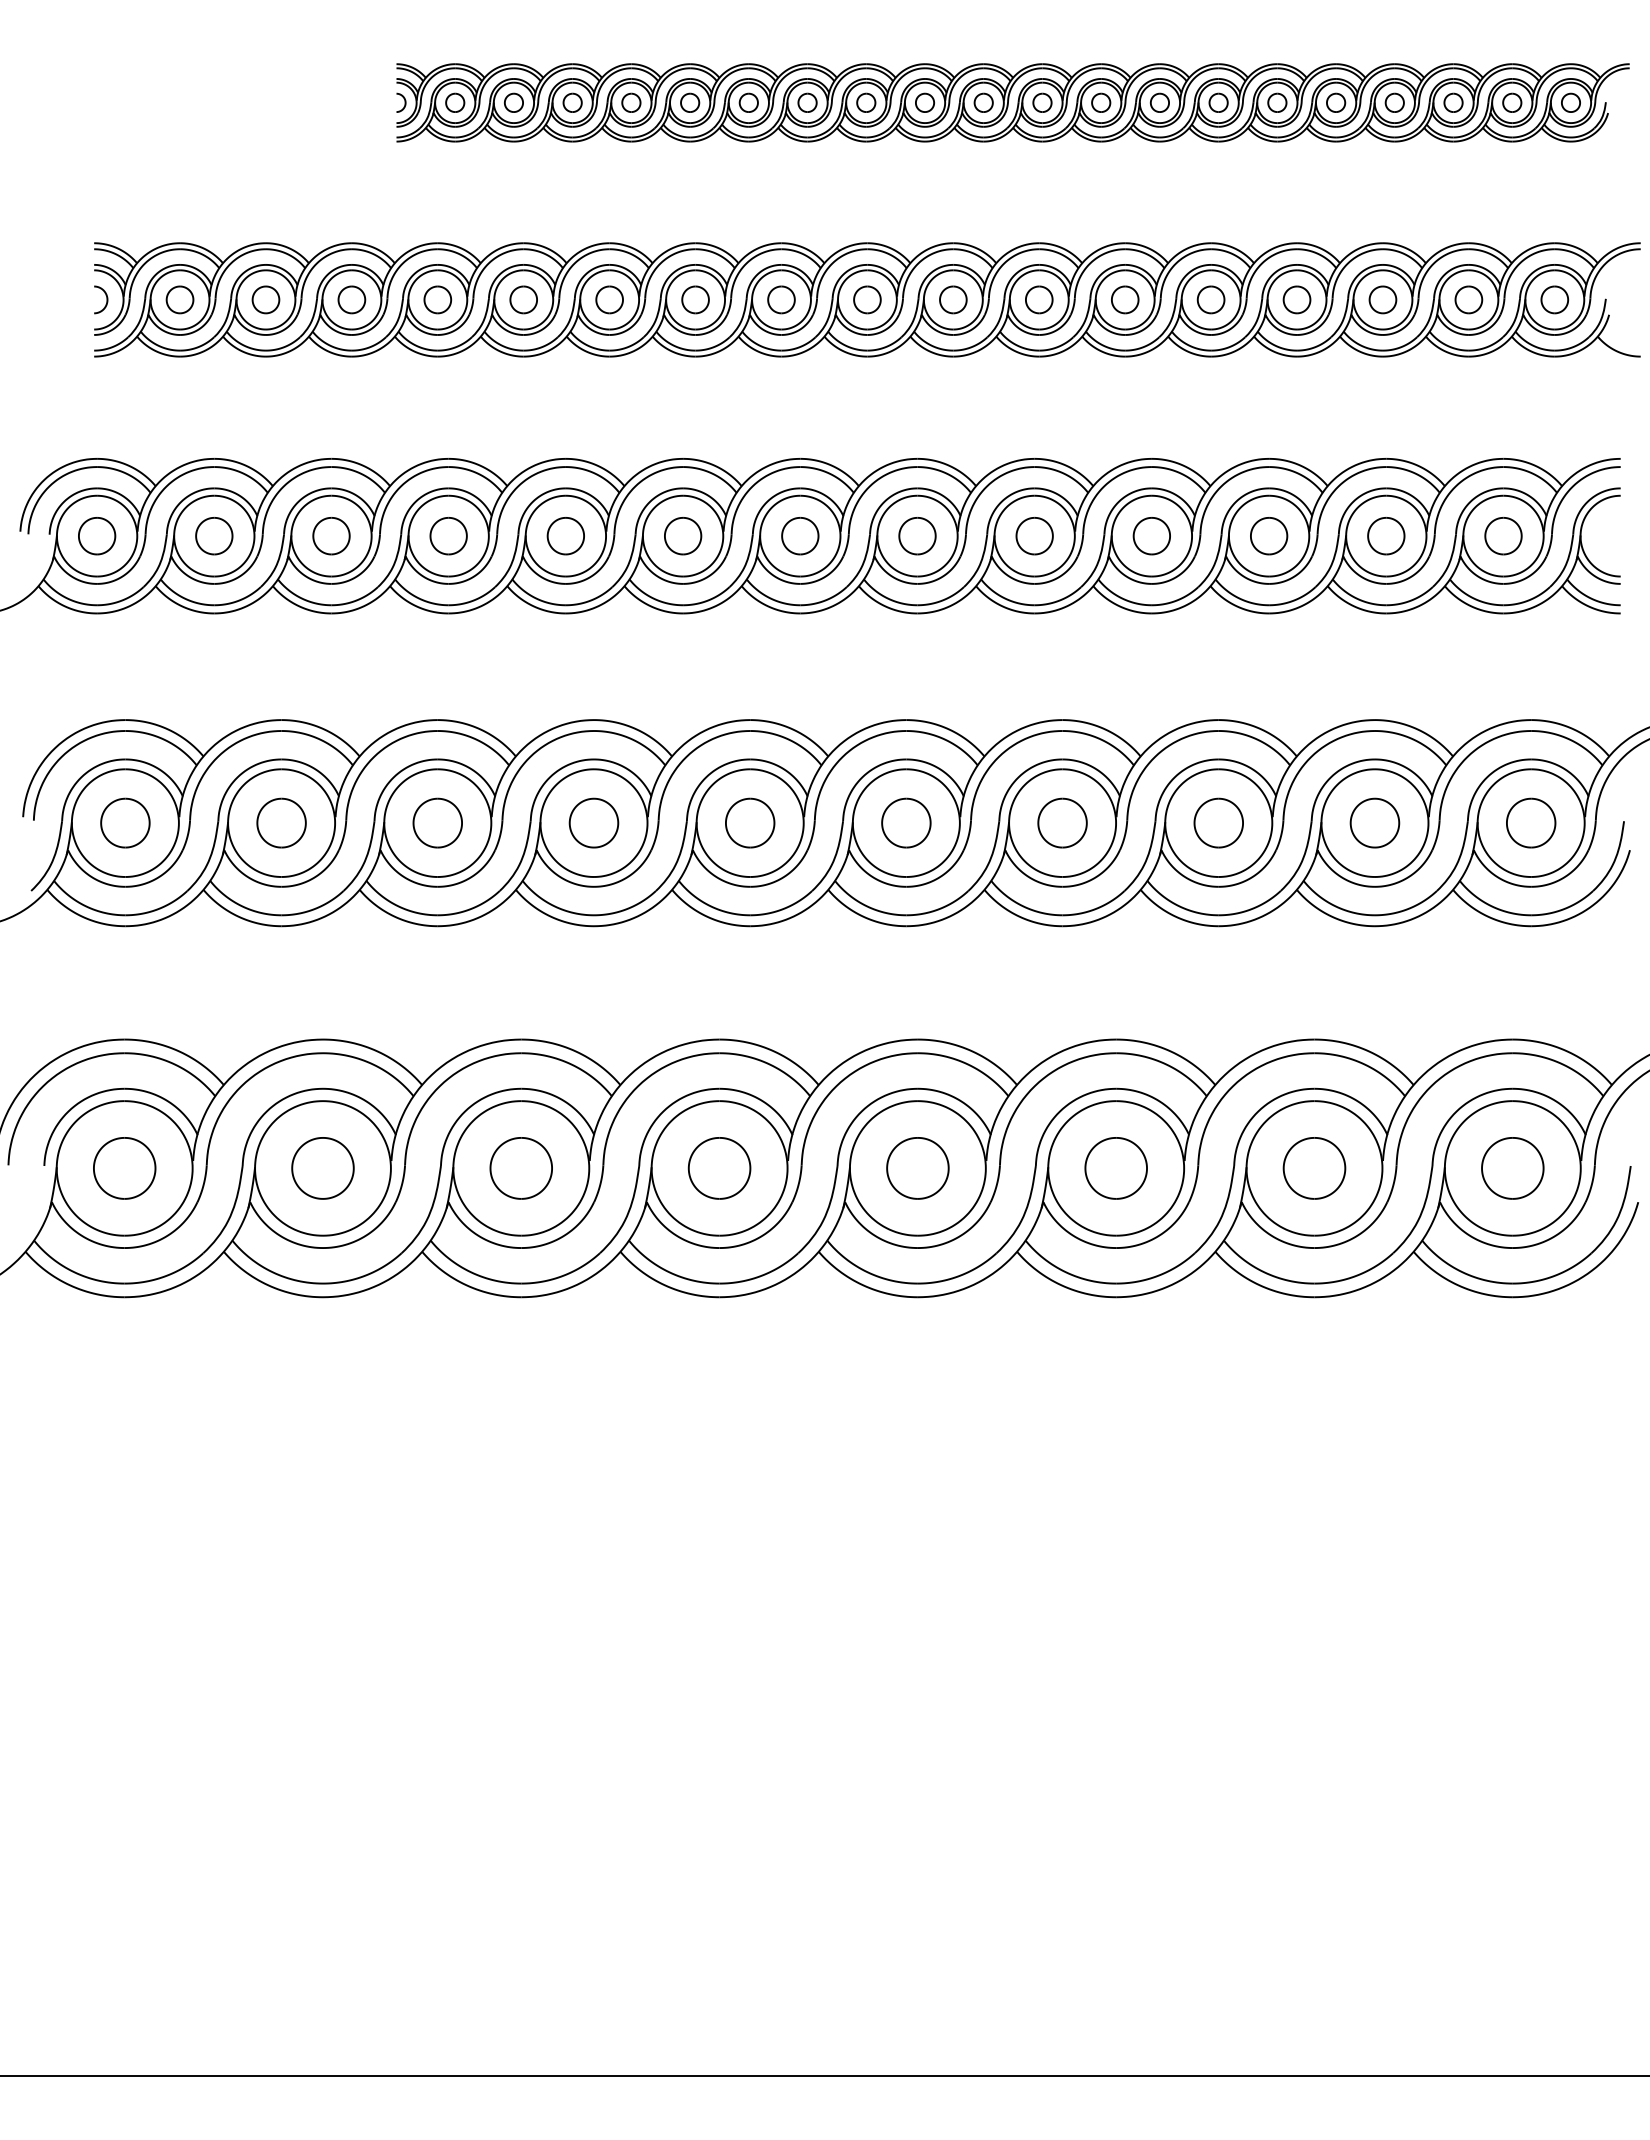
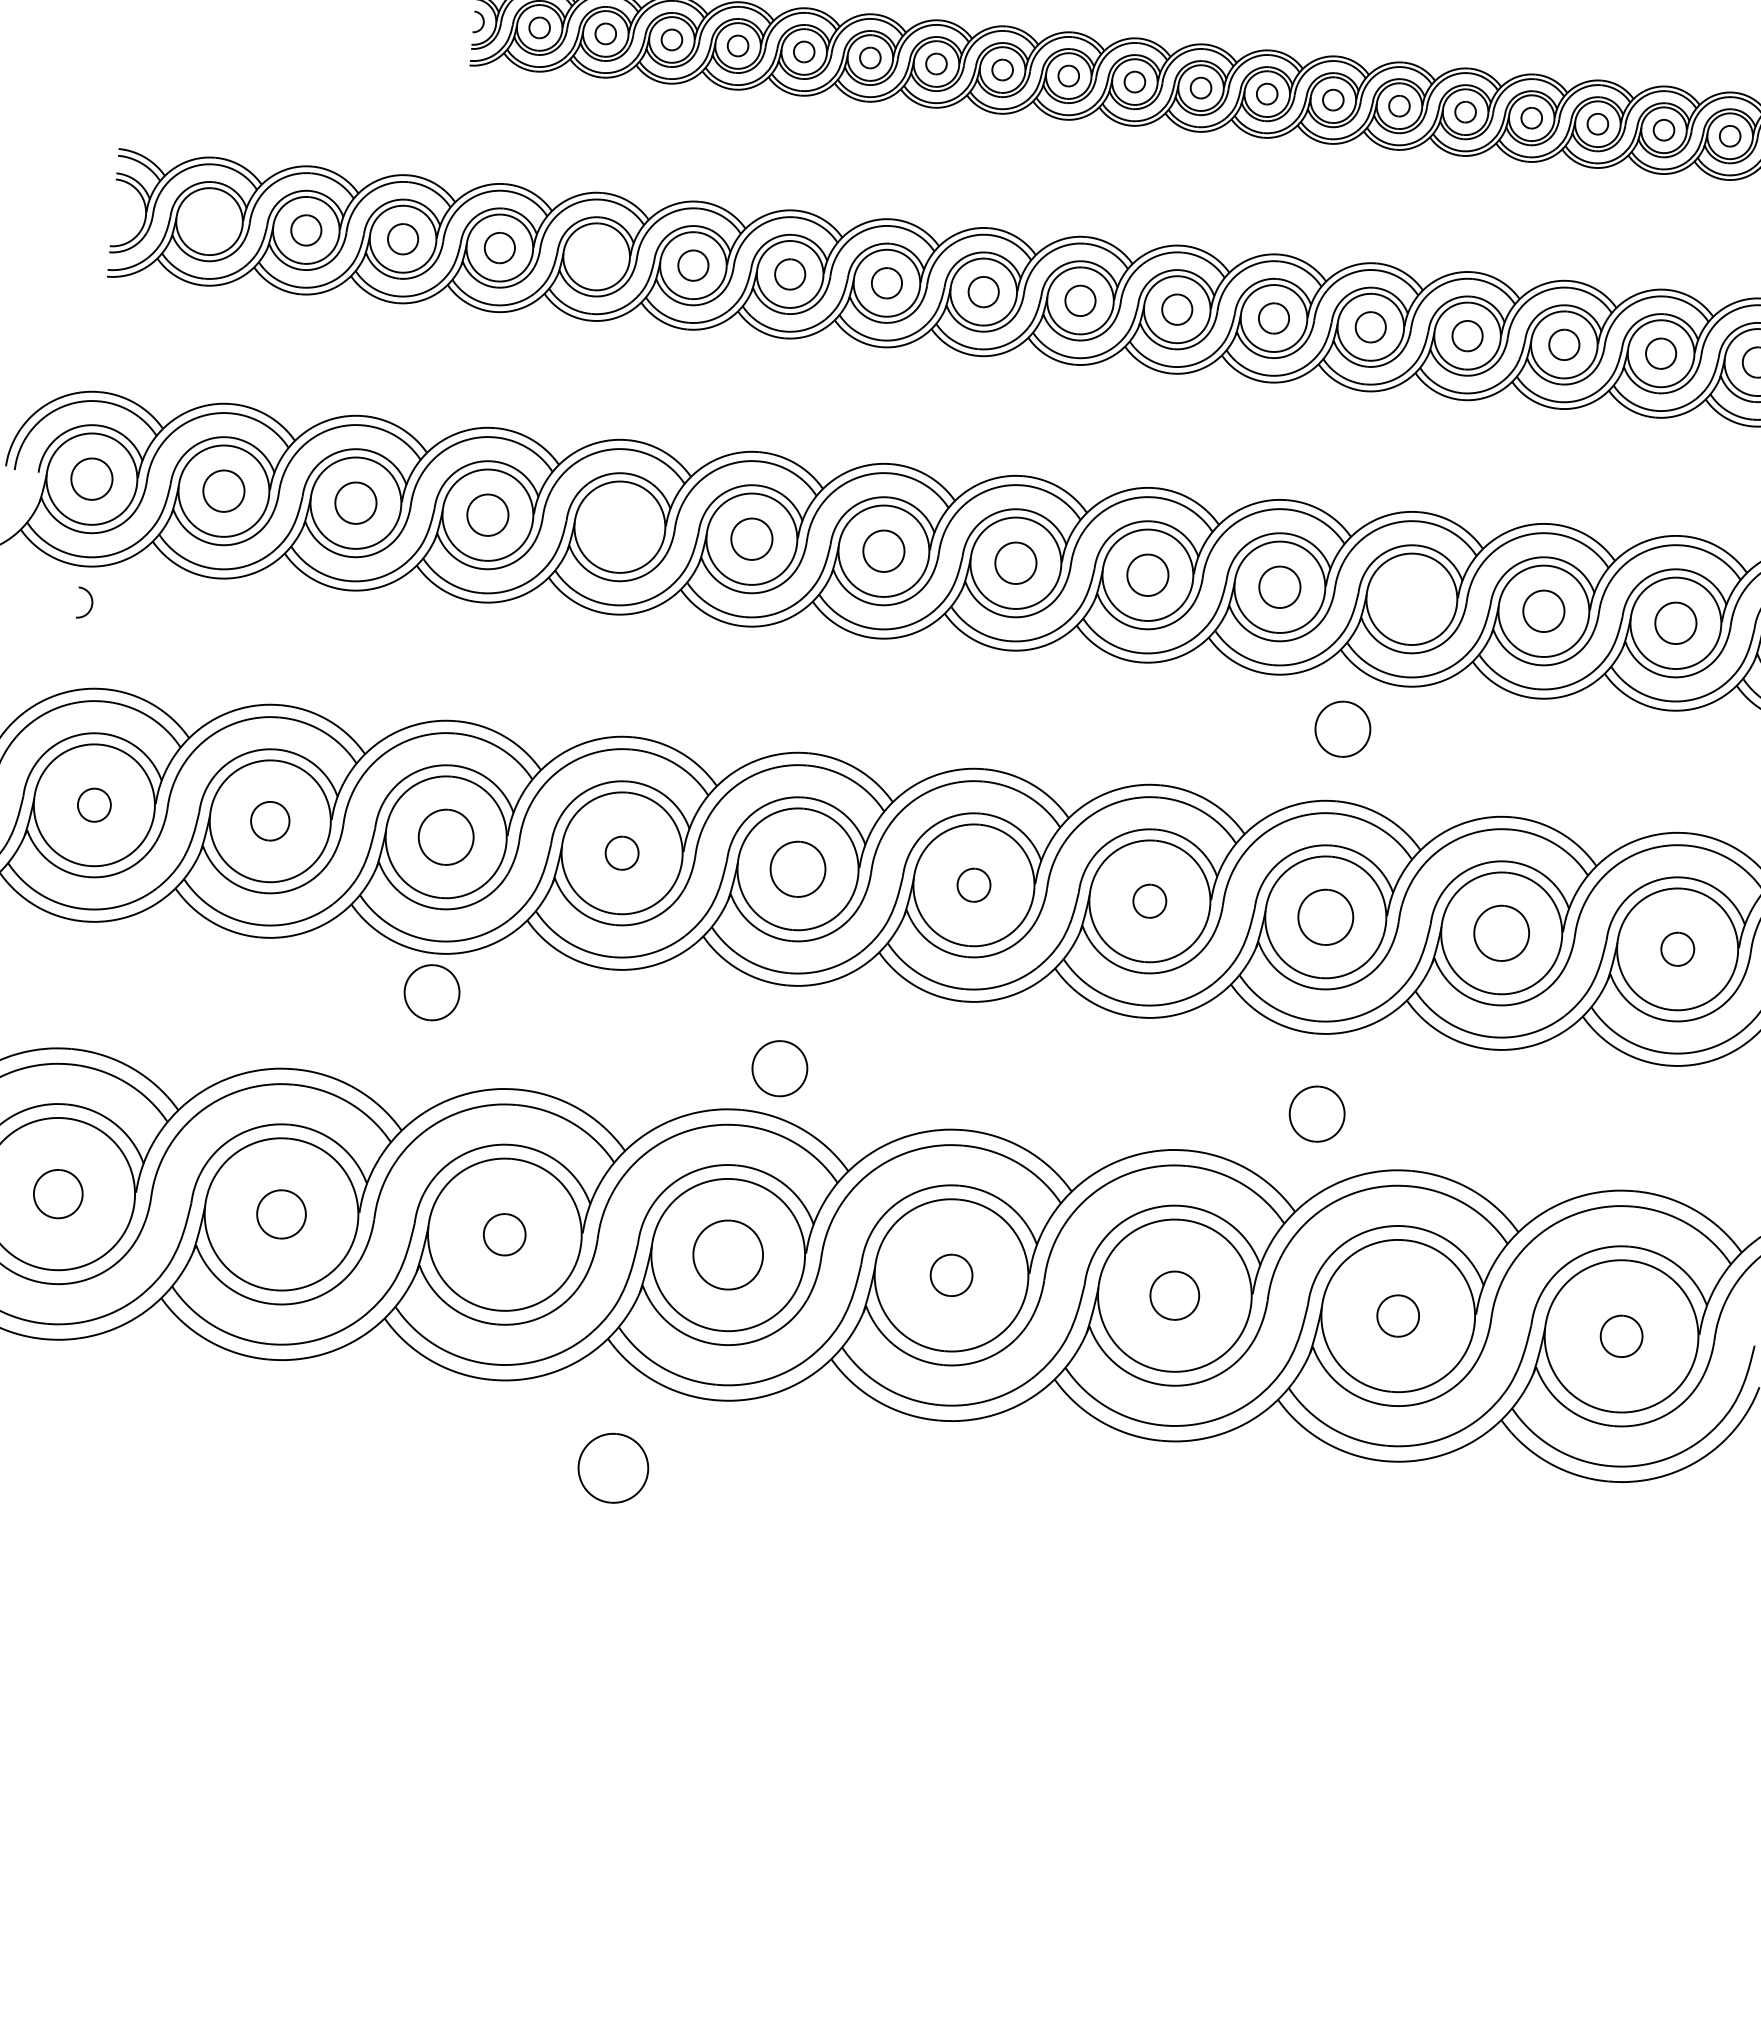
curve: (106, 299) -> (91, 603), moved
part: (179, 299) -> (208, 221), removed
part: (523, 299) -> (596, 256), removed
part: (565, 536) -> (619, 527), removed
part: (1269, 536) -> (1412, 599), removed
part: (1218, 655) -> (1342, 728), added
part: (125, 822) -> (94, 804), size x0.6
part: (281, 822) -> (270, 820), size x0.7
part: (593, 822) -> (621, 852), size x0.6
part: (906, 822) -> (974, 884), size x0.6
part: (1062, 822) -> (1149, 900), size x0.6
part: (1531, 822) -> (1678, 948), size x0.6
part: (437, 960) -> (431, 991), added
part: (1226, 996) -> (1316, 1113), added
part: (750, 999) -> (780, 1067), added
part: (124, 1168) -> (57, 1194), size x0.7
part: (322, 1168) -> (280, 1214), size x0.7
part: (520, 1168) -> (503, 1234), size x0.6
part: (917, 1168) -> (951, 1275), size x0.6
part: (1115, 1168) -> (1174, 1295), size x0.7
part: (1314, 1168) -> (1398, 1316), size x0.6
part: (1512, 1168) -> (1621, 1336), size x0.6
part: (635, 1365) -> (613, 1468), added

